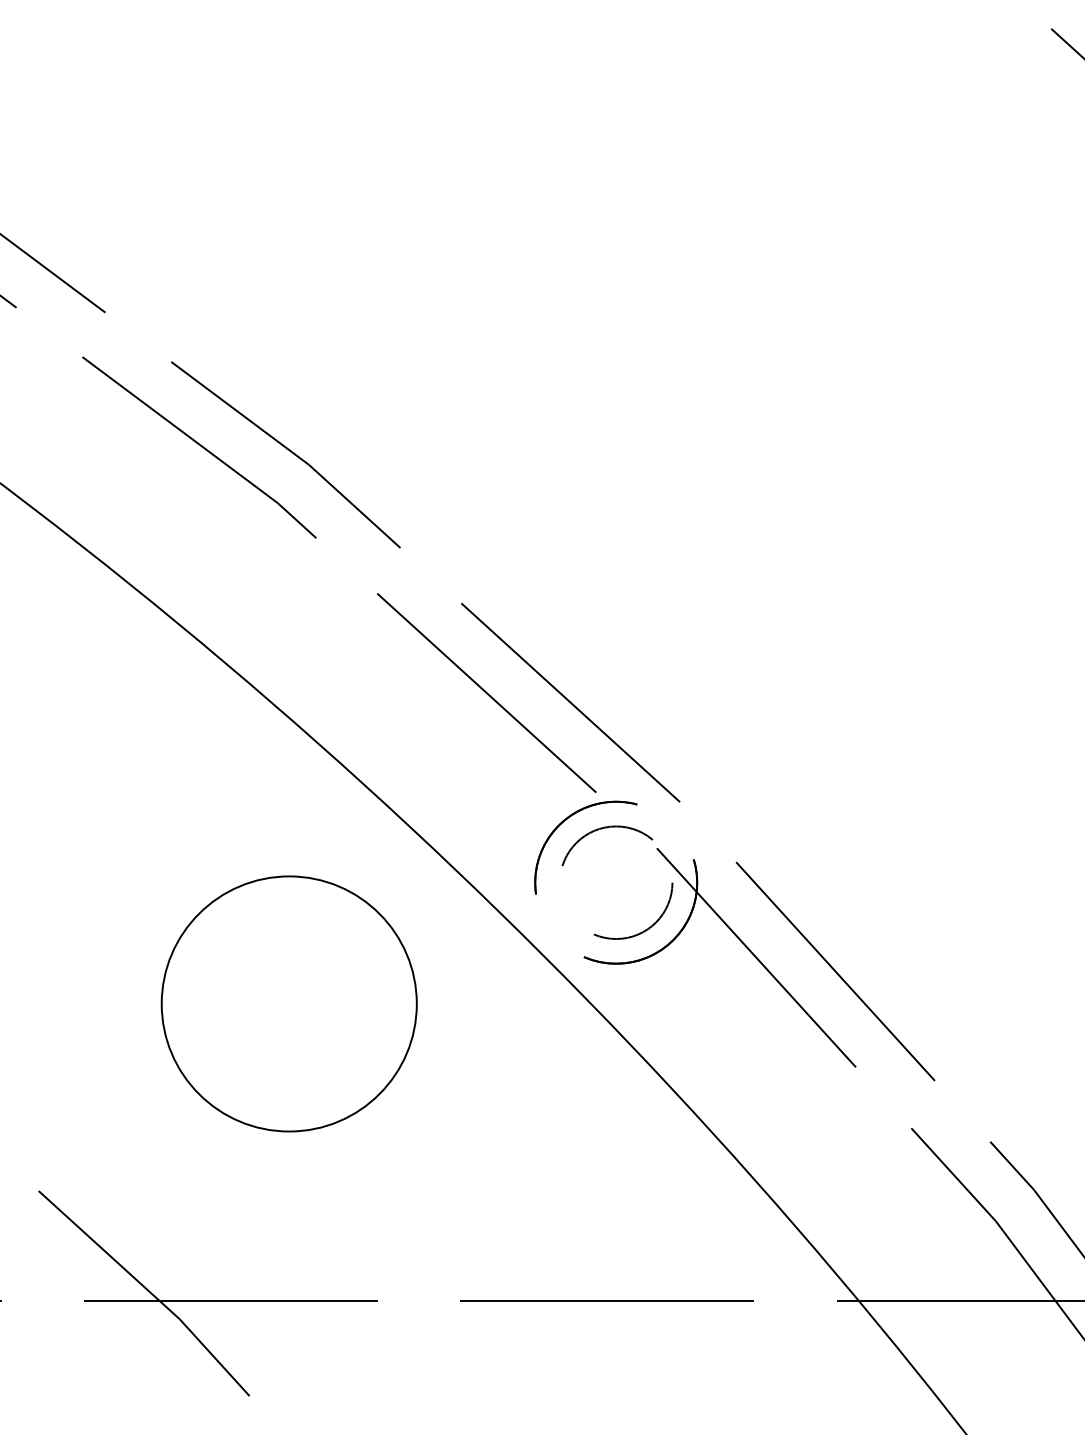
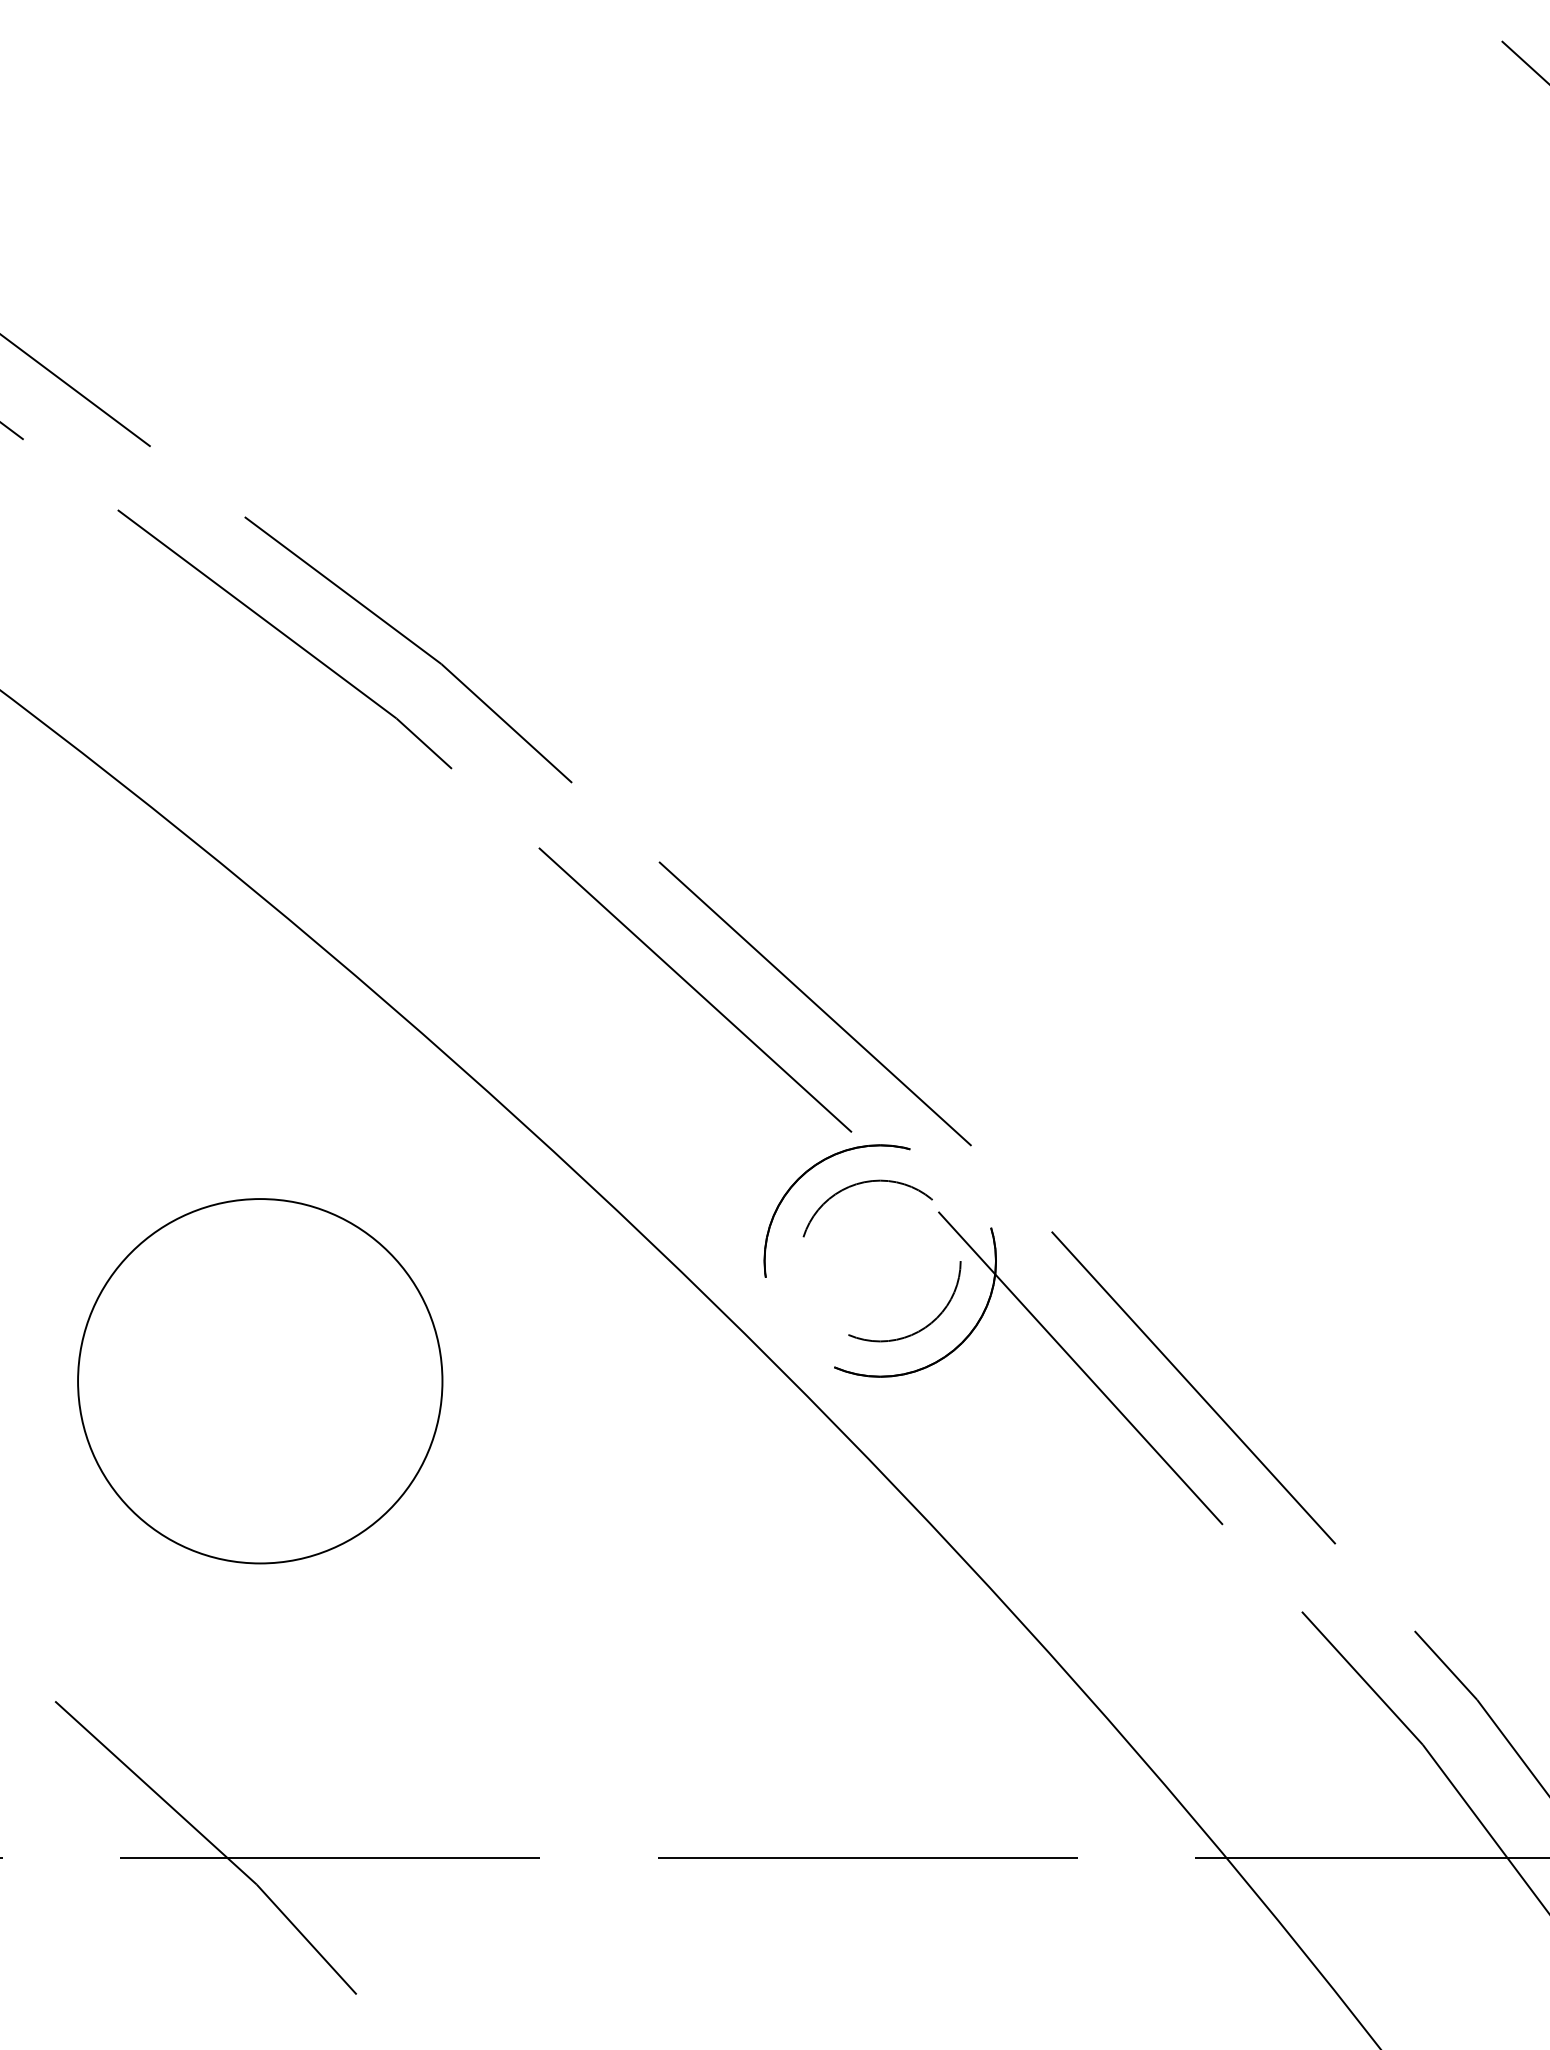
circle: (289, 1004) -> (260, 1381), moved

